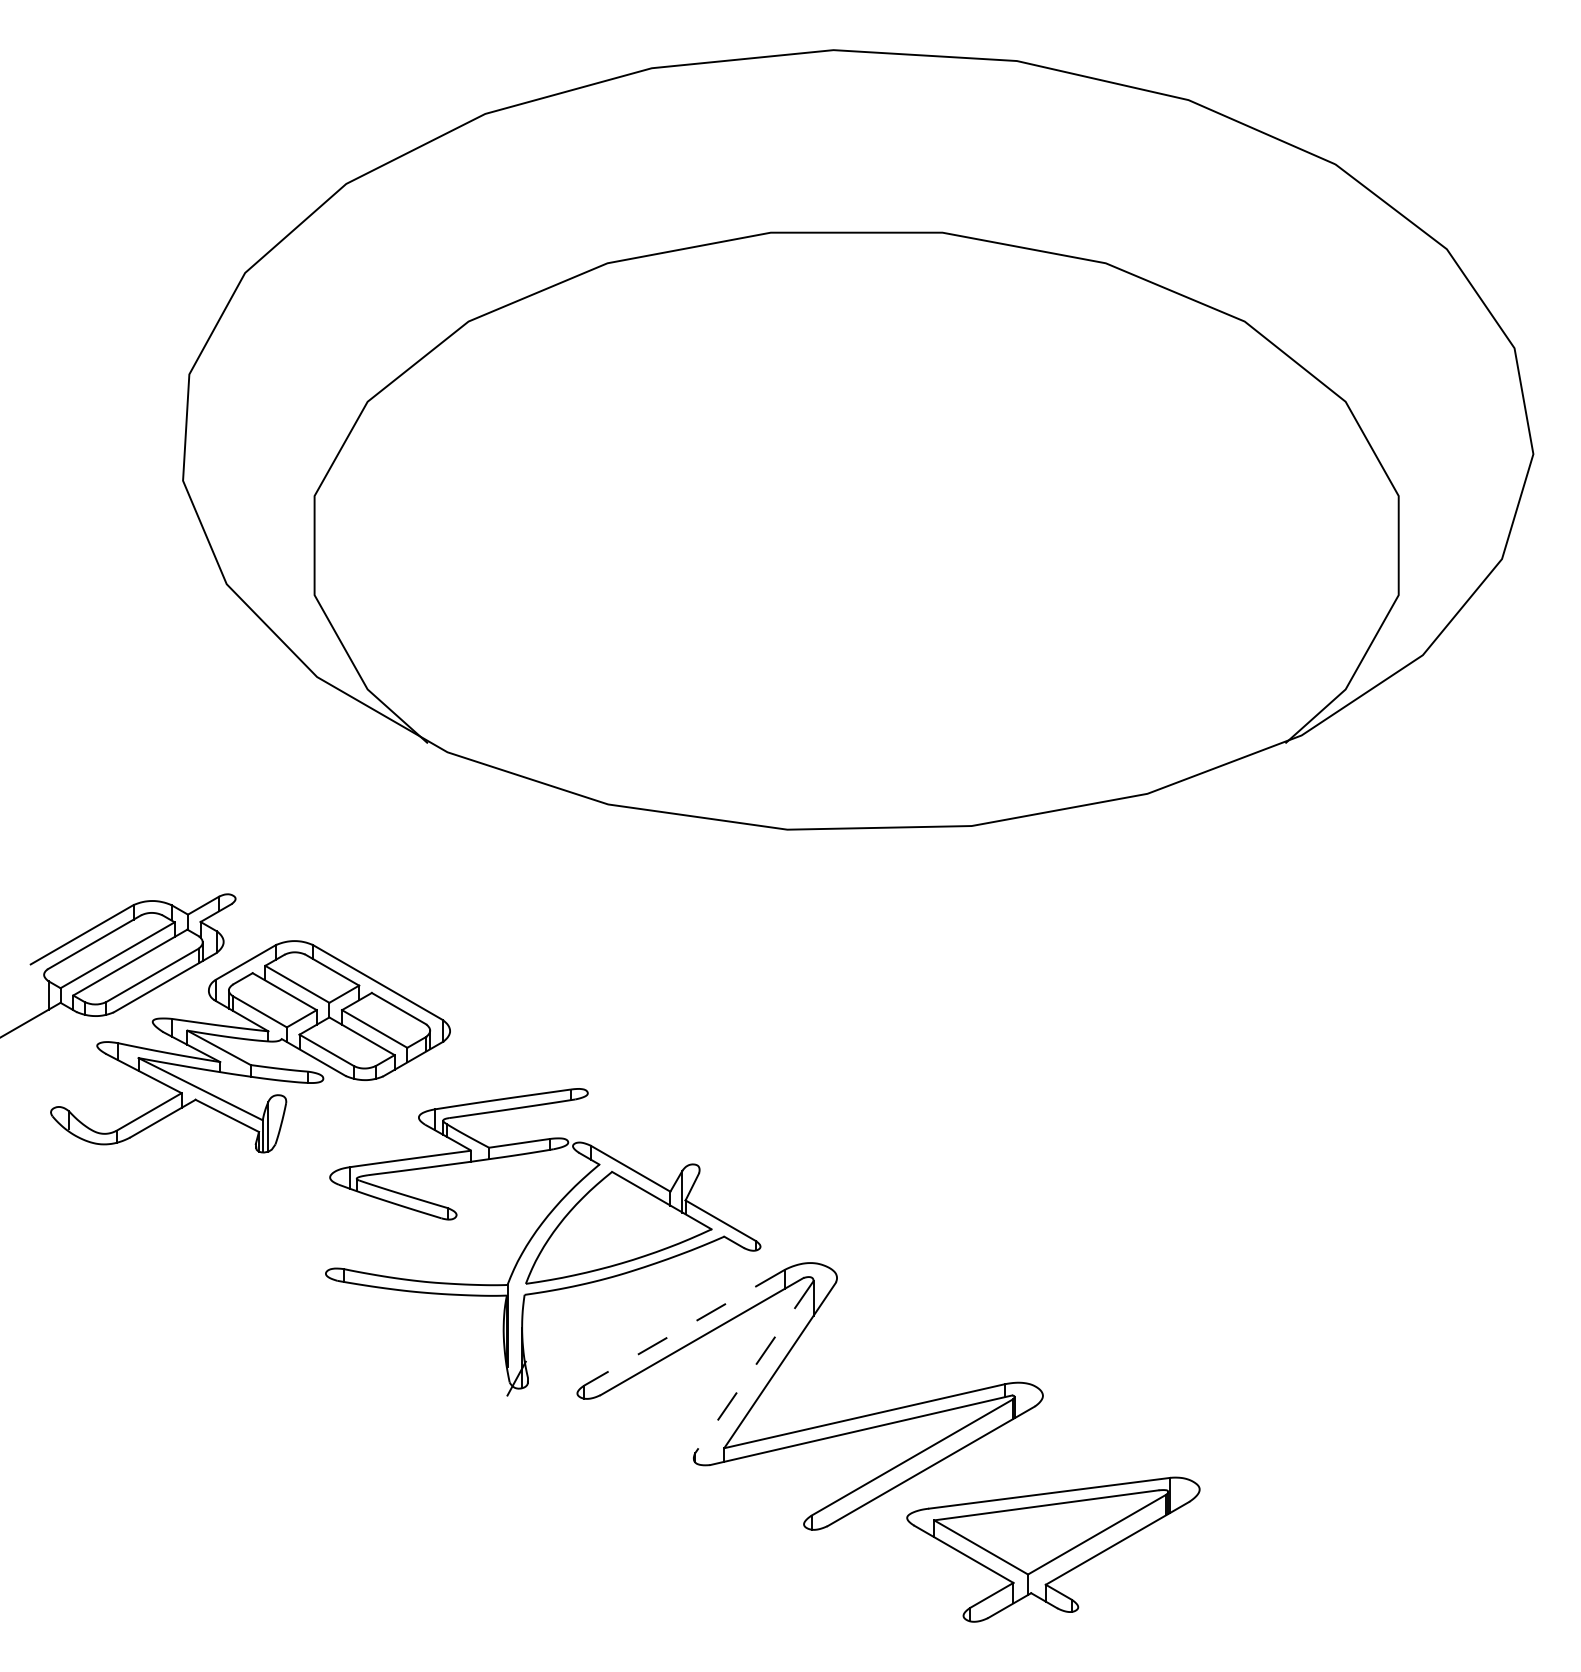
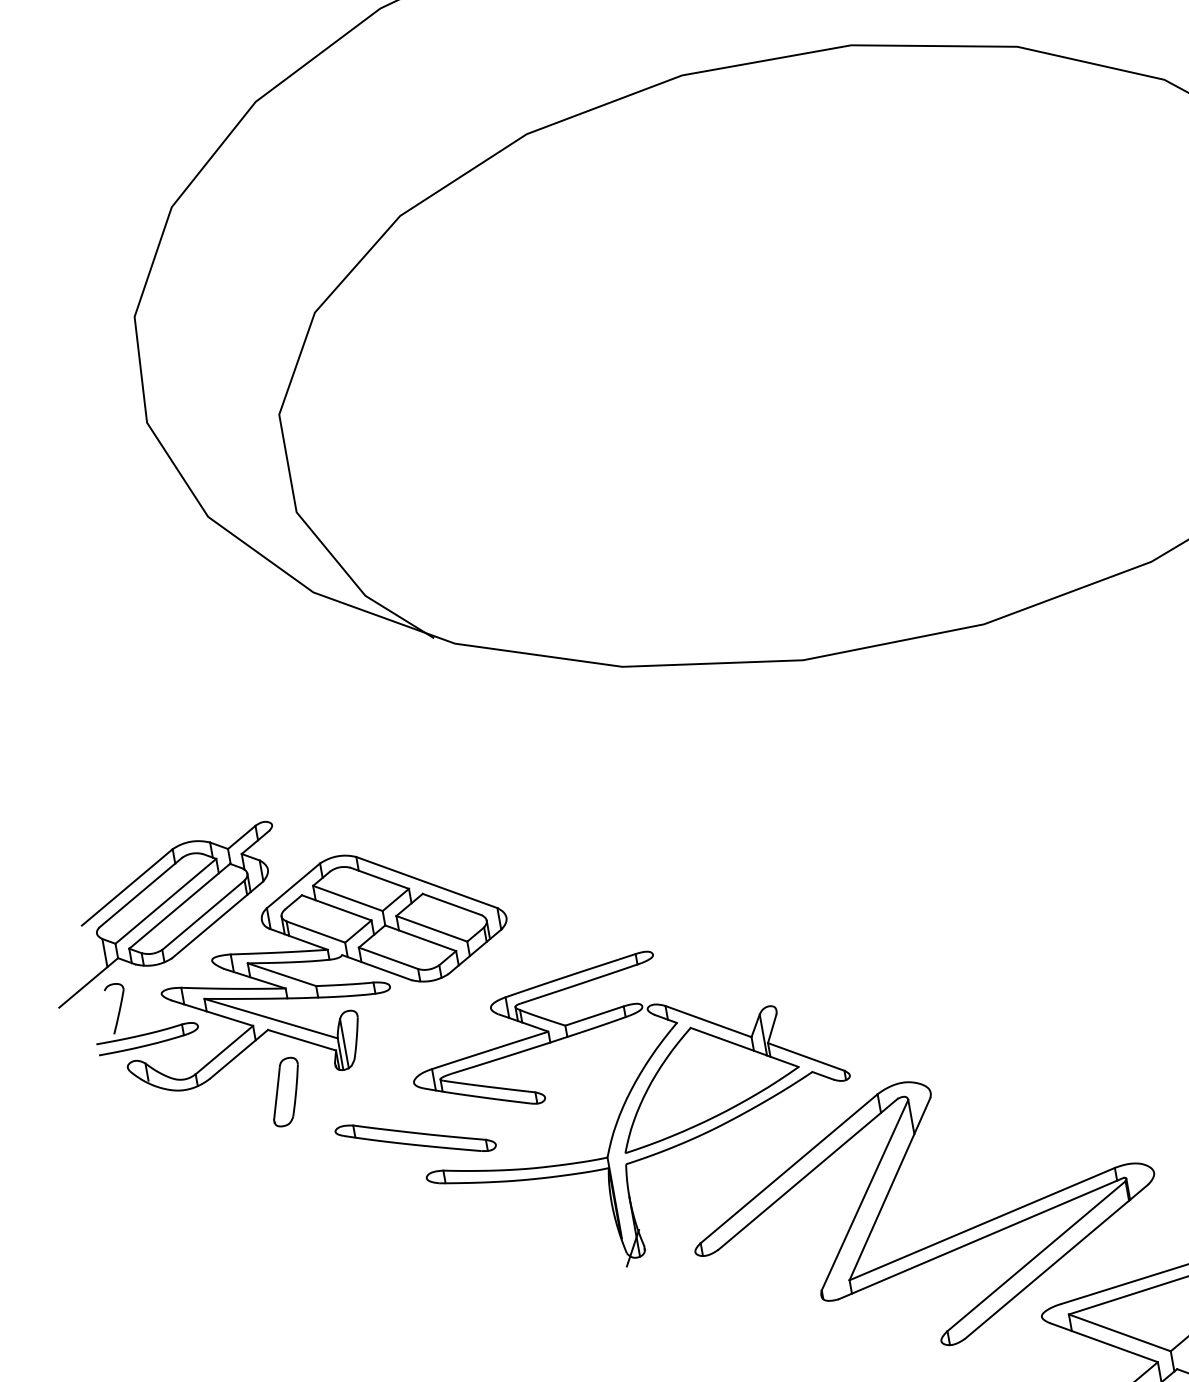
part: (76, 1081) -> (147, 1032), added
part: (202, 1164) -> (286, 1092), added
part: (321, 1232) -> (415, 1138), added
line: (684, 1327) -> (789, 1168), dashed -> solid
line: (754, 1367) -> (865, 1195), dashed -> solid

